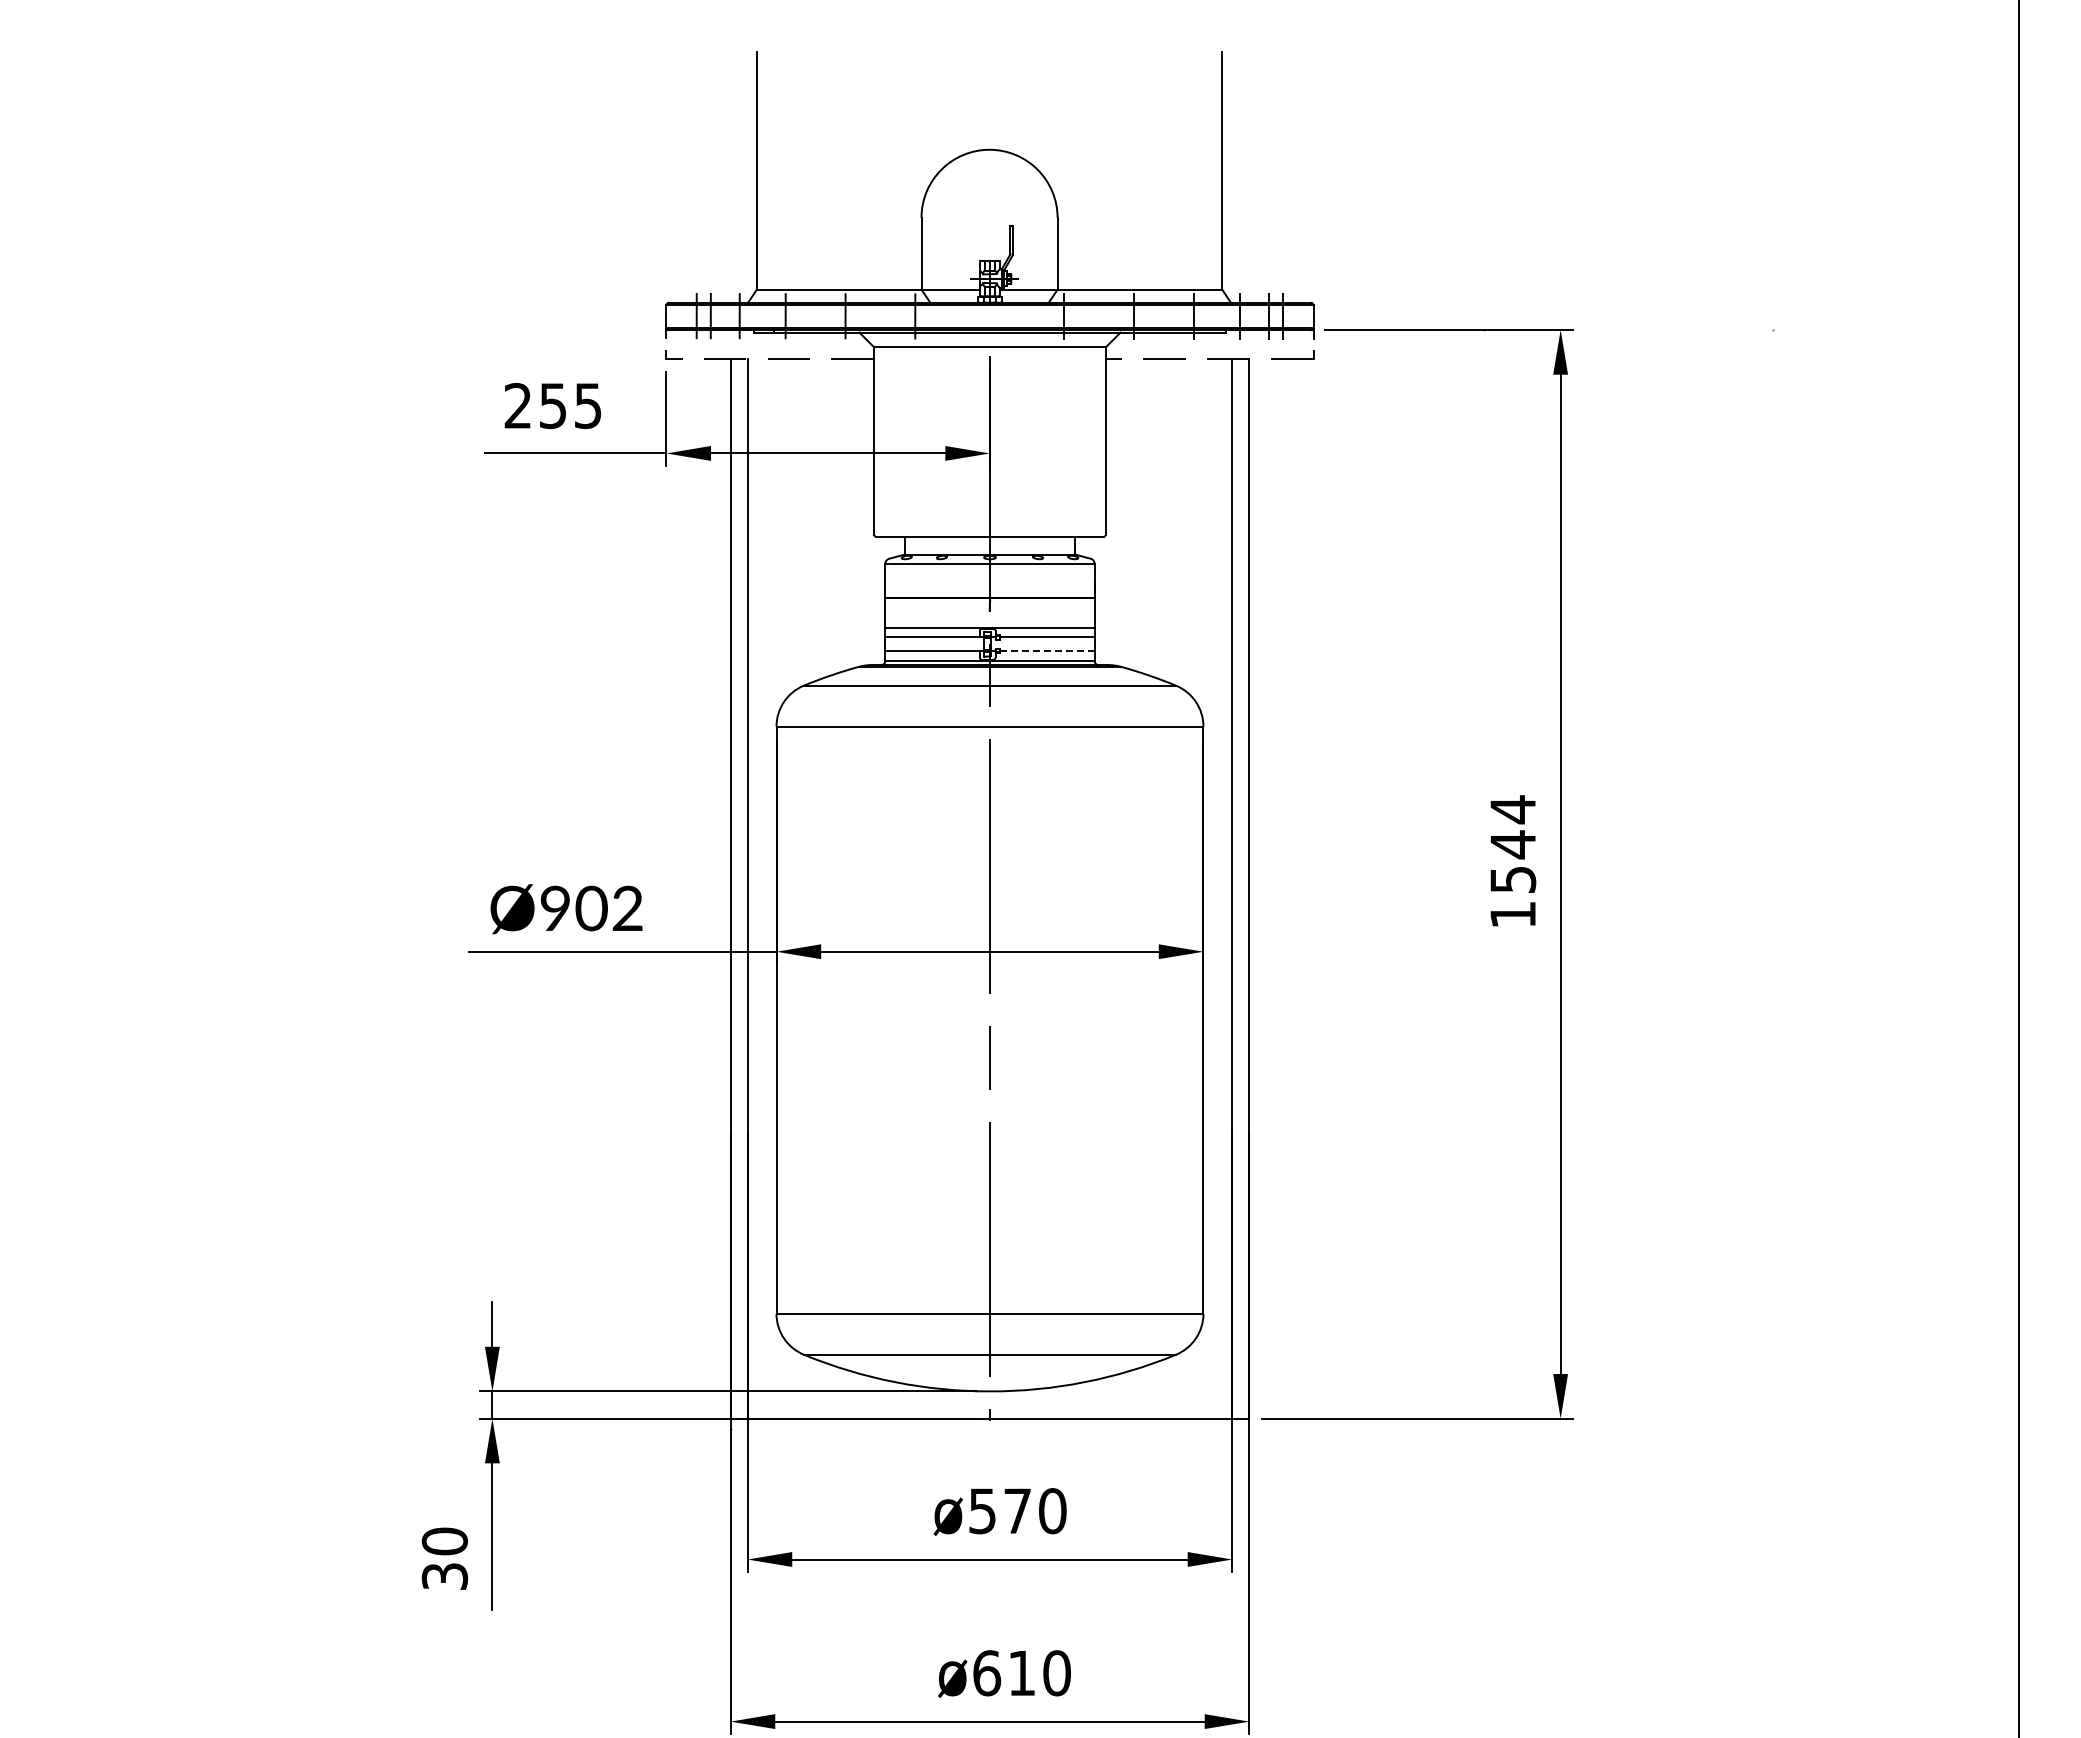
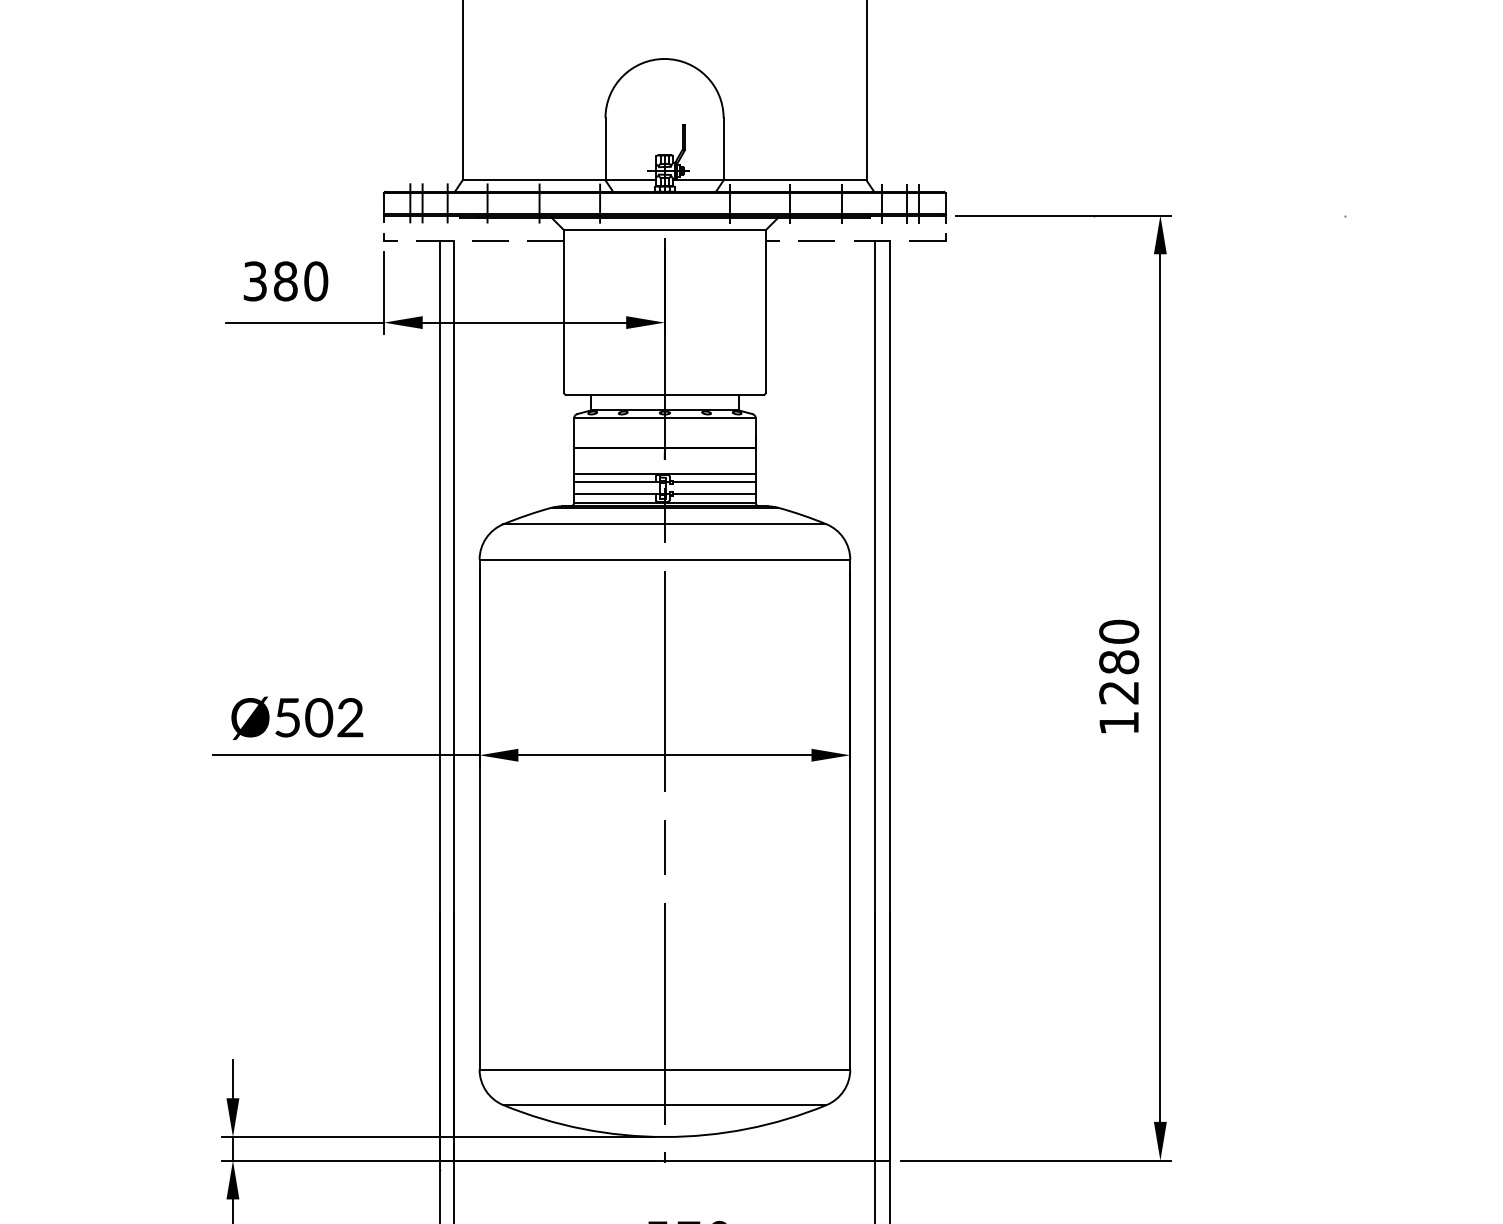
text: (553, 405) -> (285, 281), 255 -> 380
line: (1047, 650) -> (714, 493), dashed -> solid
text: (1513, 844) -> (1119, 662), 1544 -> 1280
text: (554, 908) -> (286, 717), Ø902 -> Ø502

